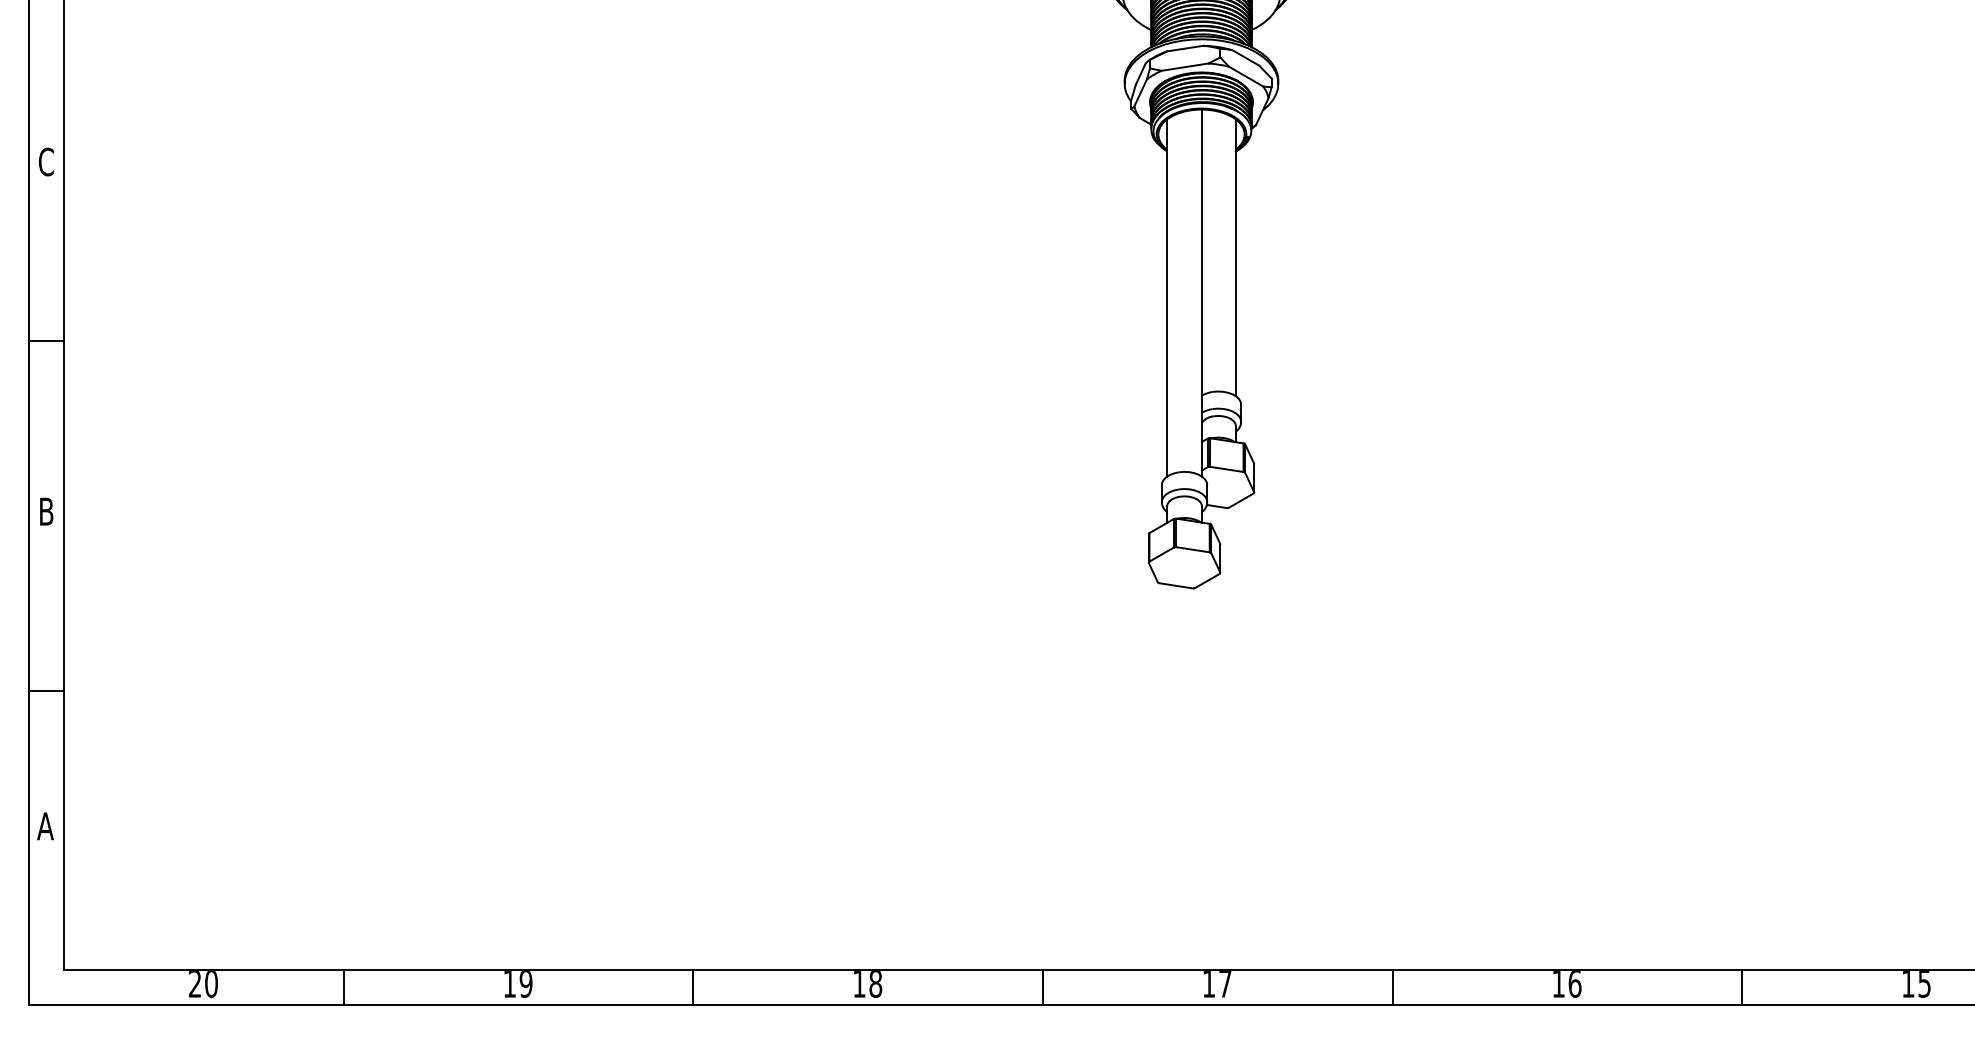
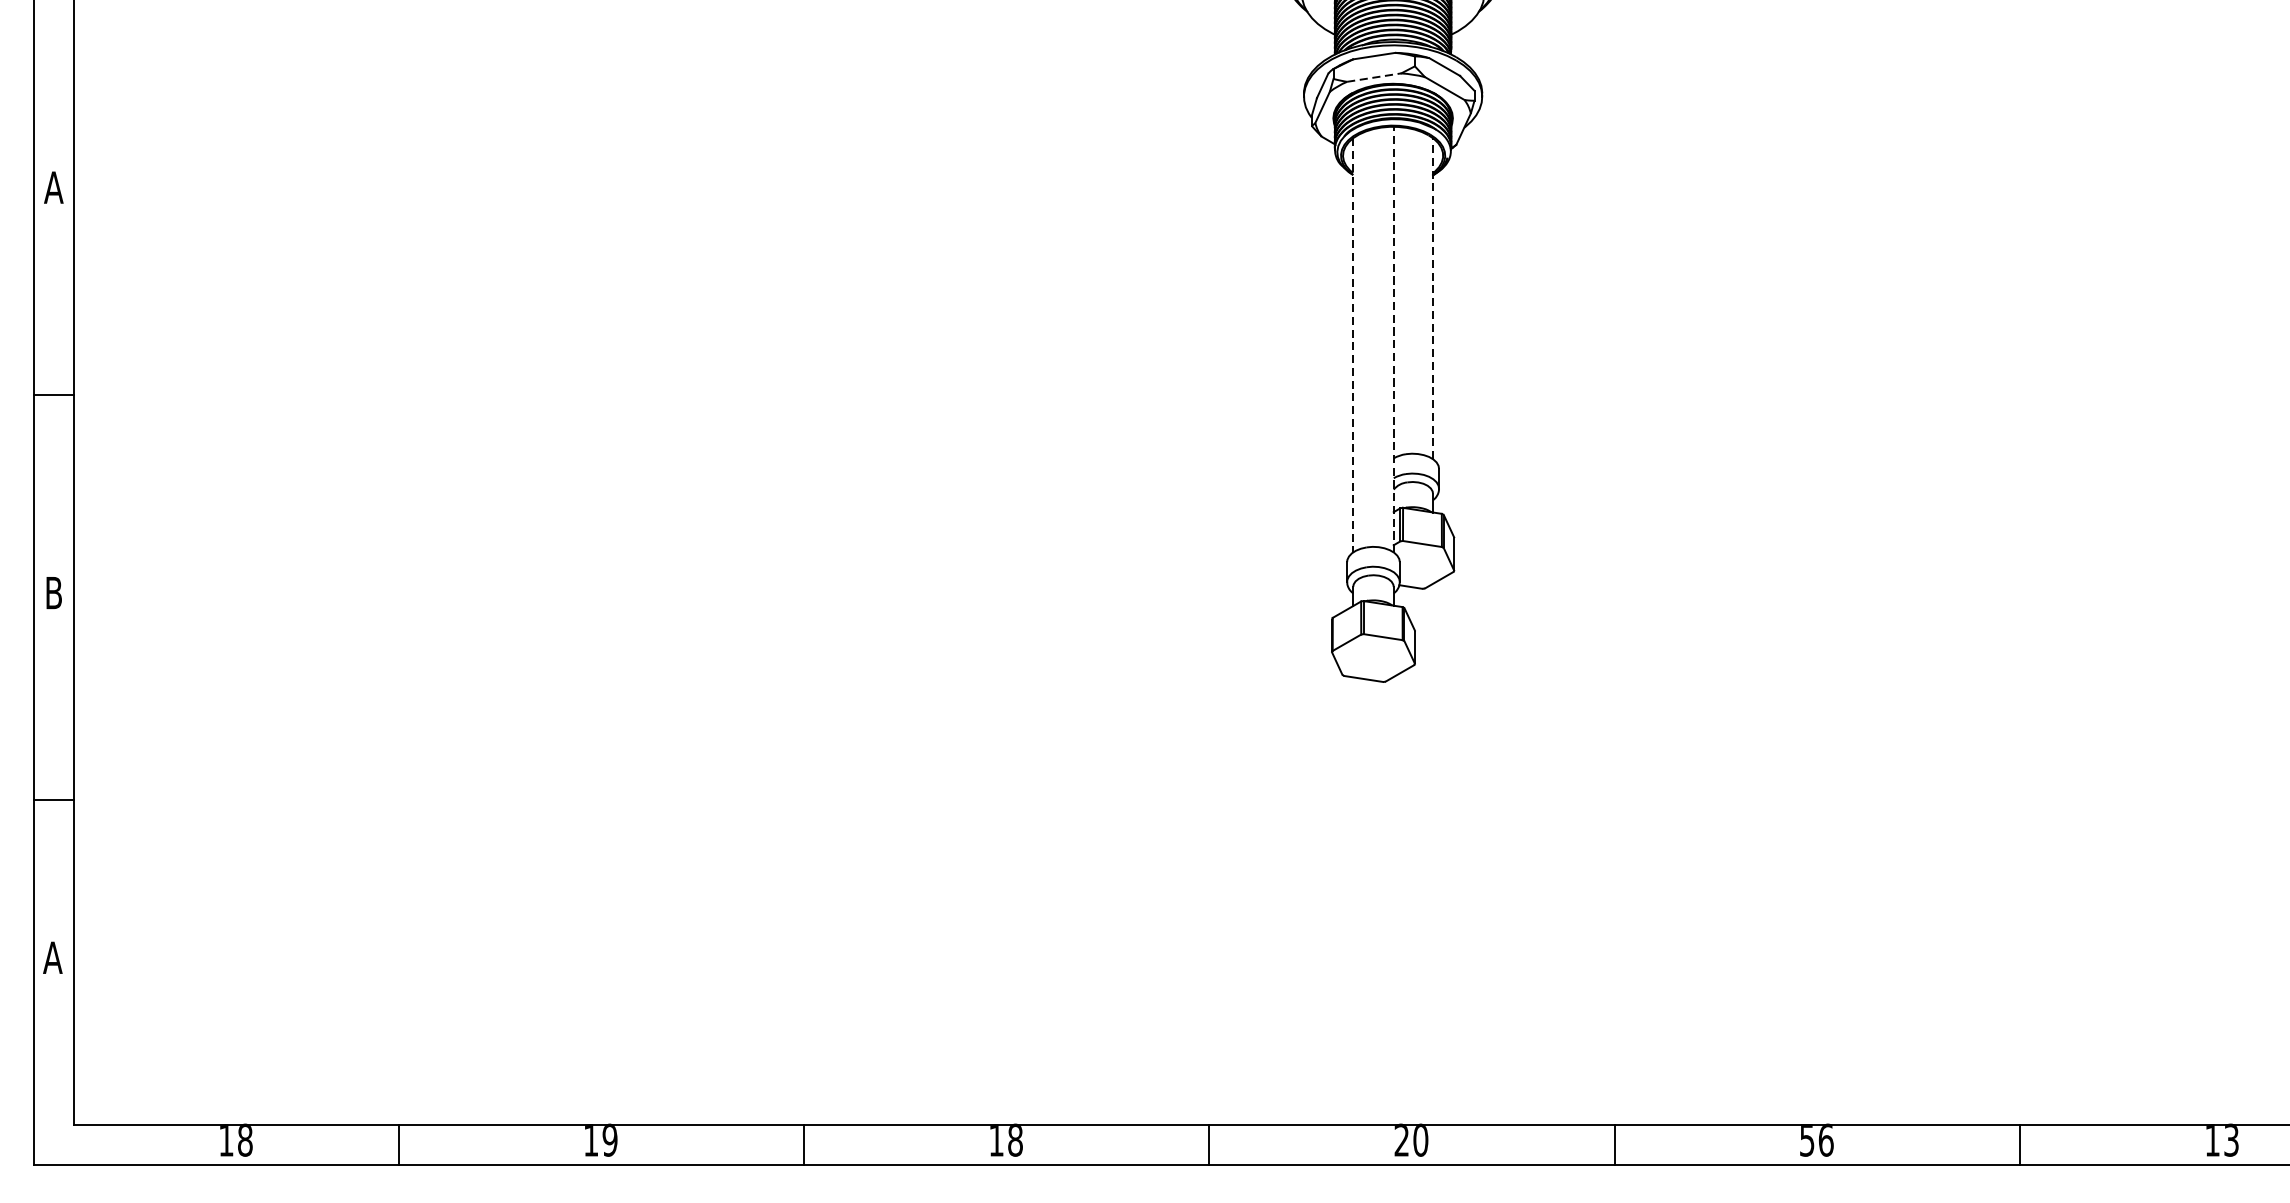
line: (1185, 67) -> (1374, 78), solid -> dashed
text: (45, 161) -> (52, 187), C -> A
line: (1235, 257) -> (1432, 298), solid -> dashed
line: (1202, 293) -> (1394, 340), solid -> dashed
line: (1167, 298) -> (1353, 345), solid -> dashed
text: (203, 984) -> (236, 1141), 20 -> 18
text: (1216, 984) -> (1410, 1141), 17 -> 20
text: (1558, 984) -> (1807, 1141), 16 -> 56
text: (1924, 984) -> (2231, 1141), 15 -> 13

